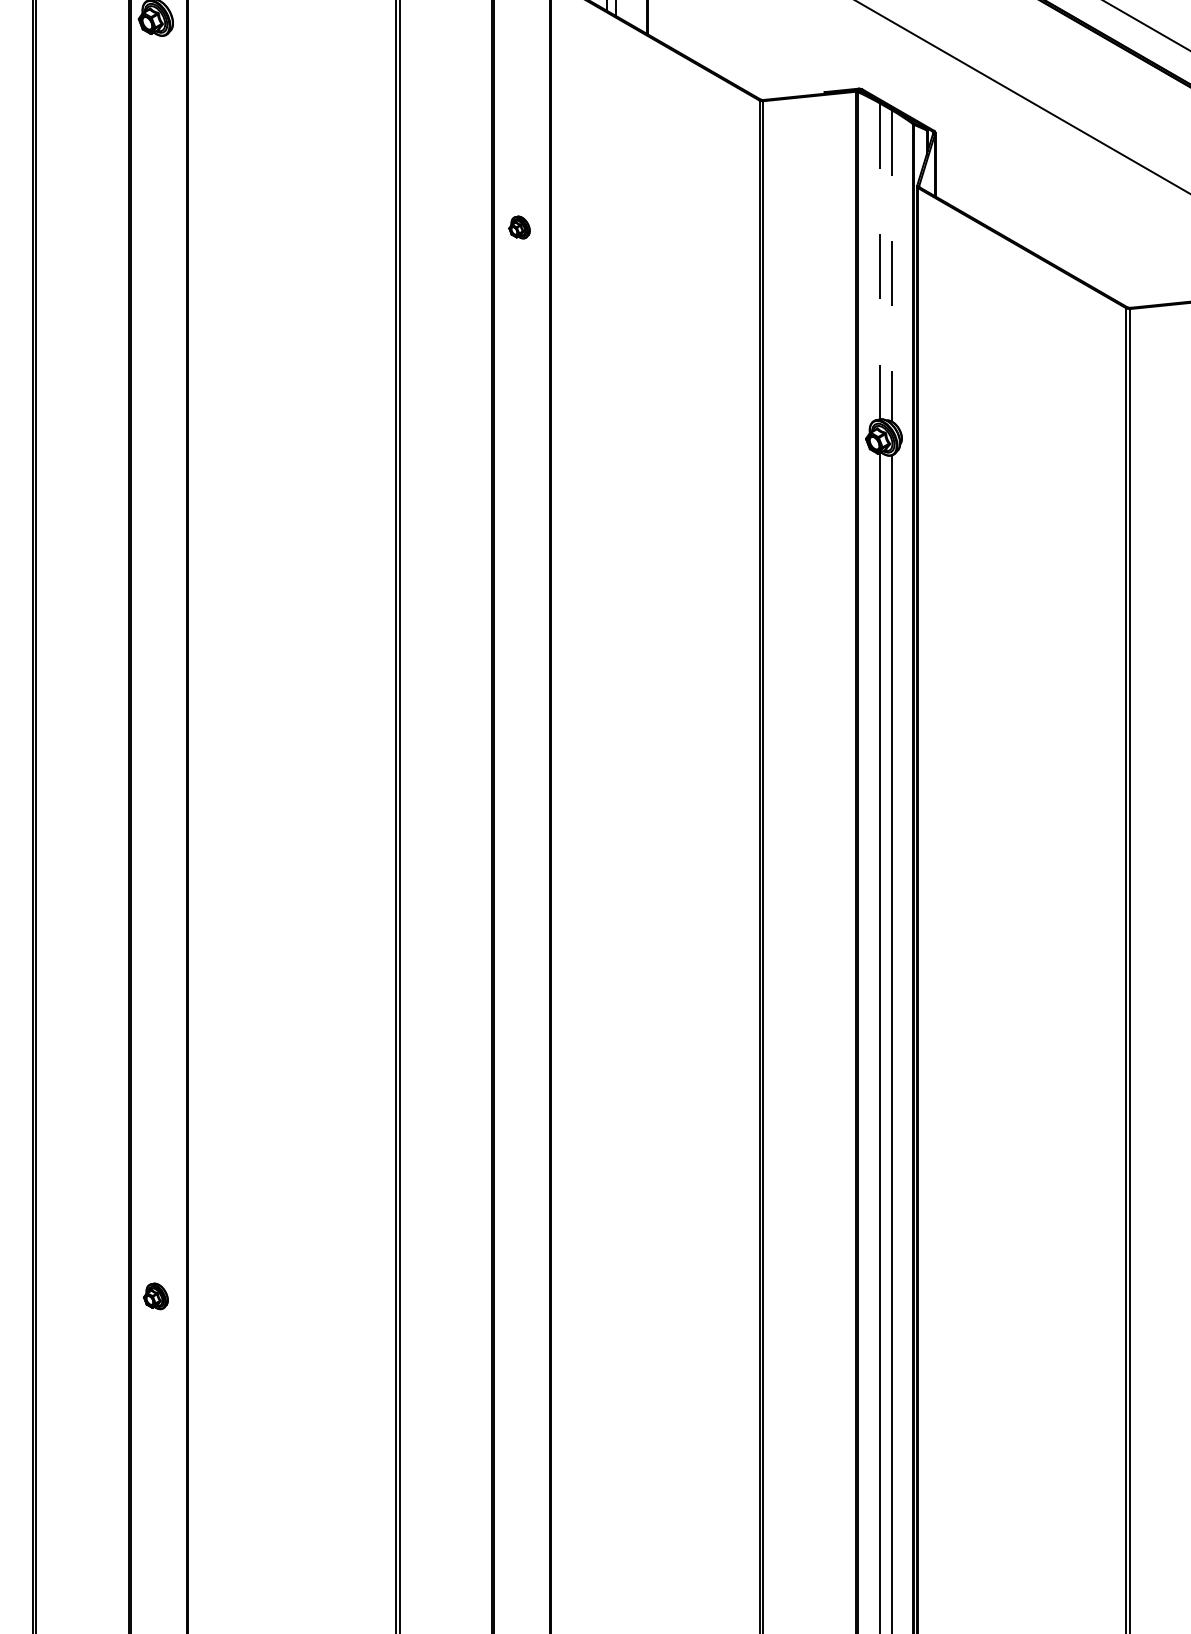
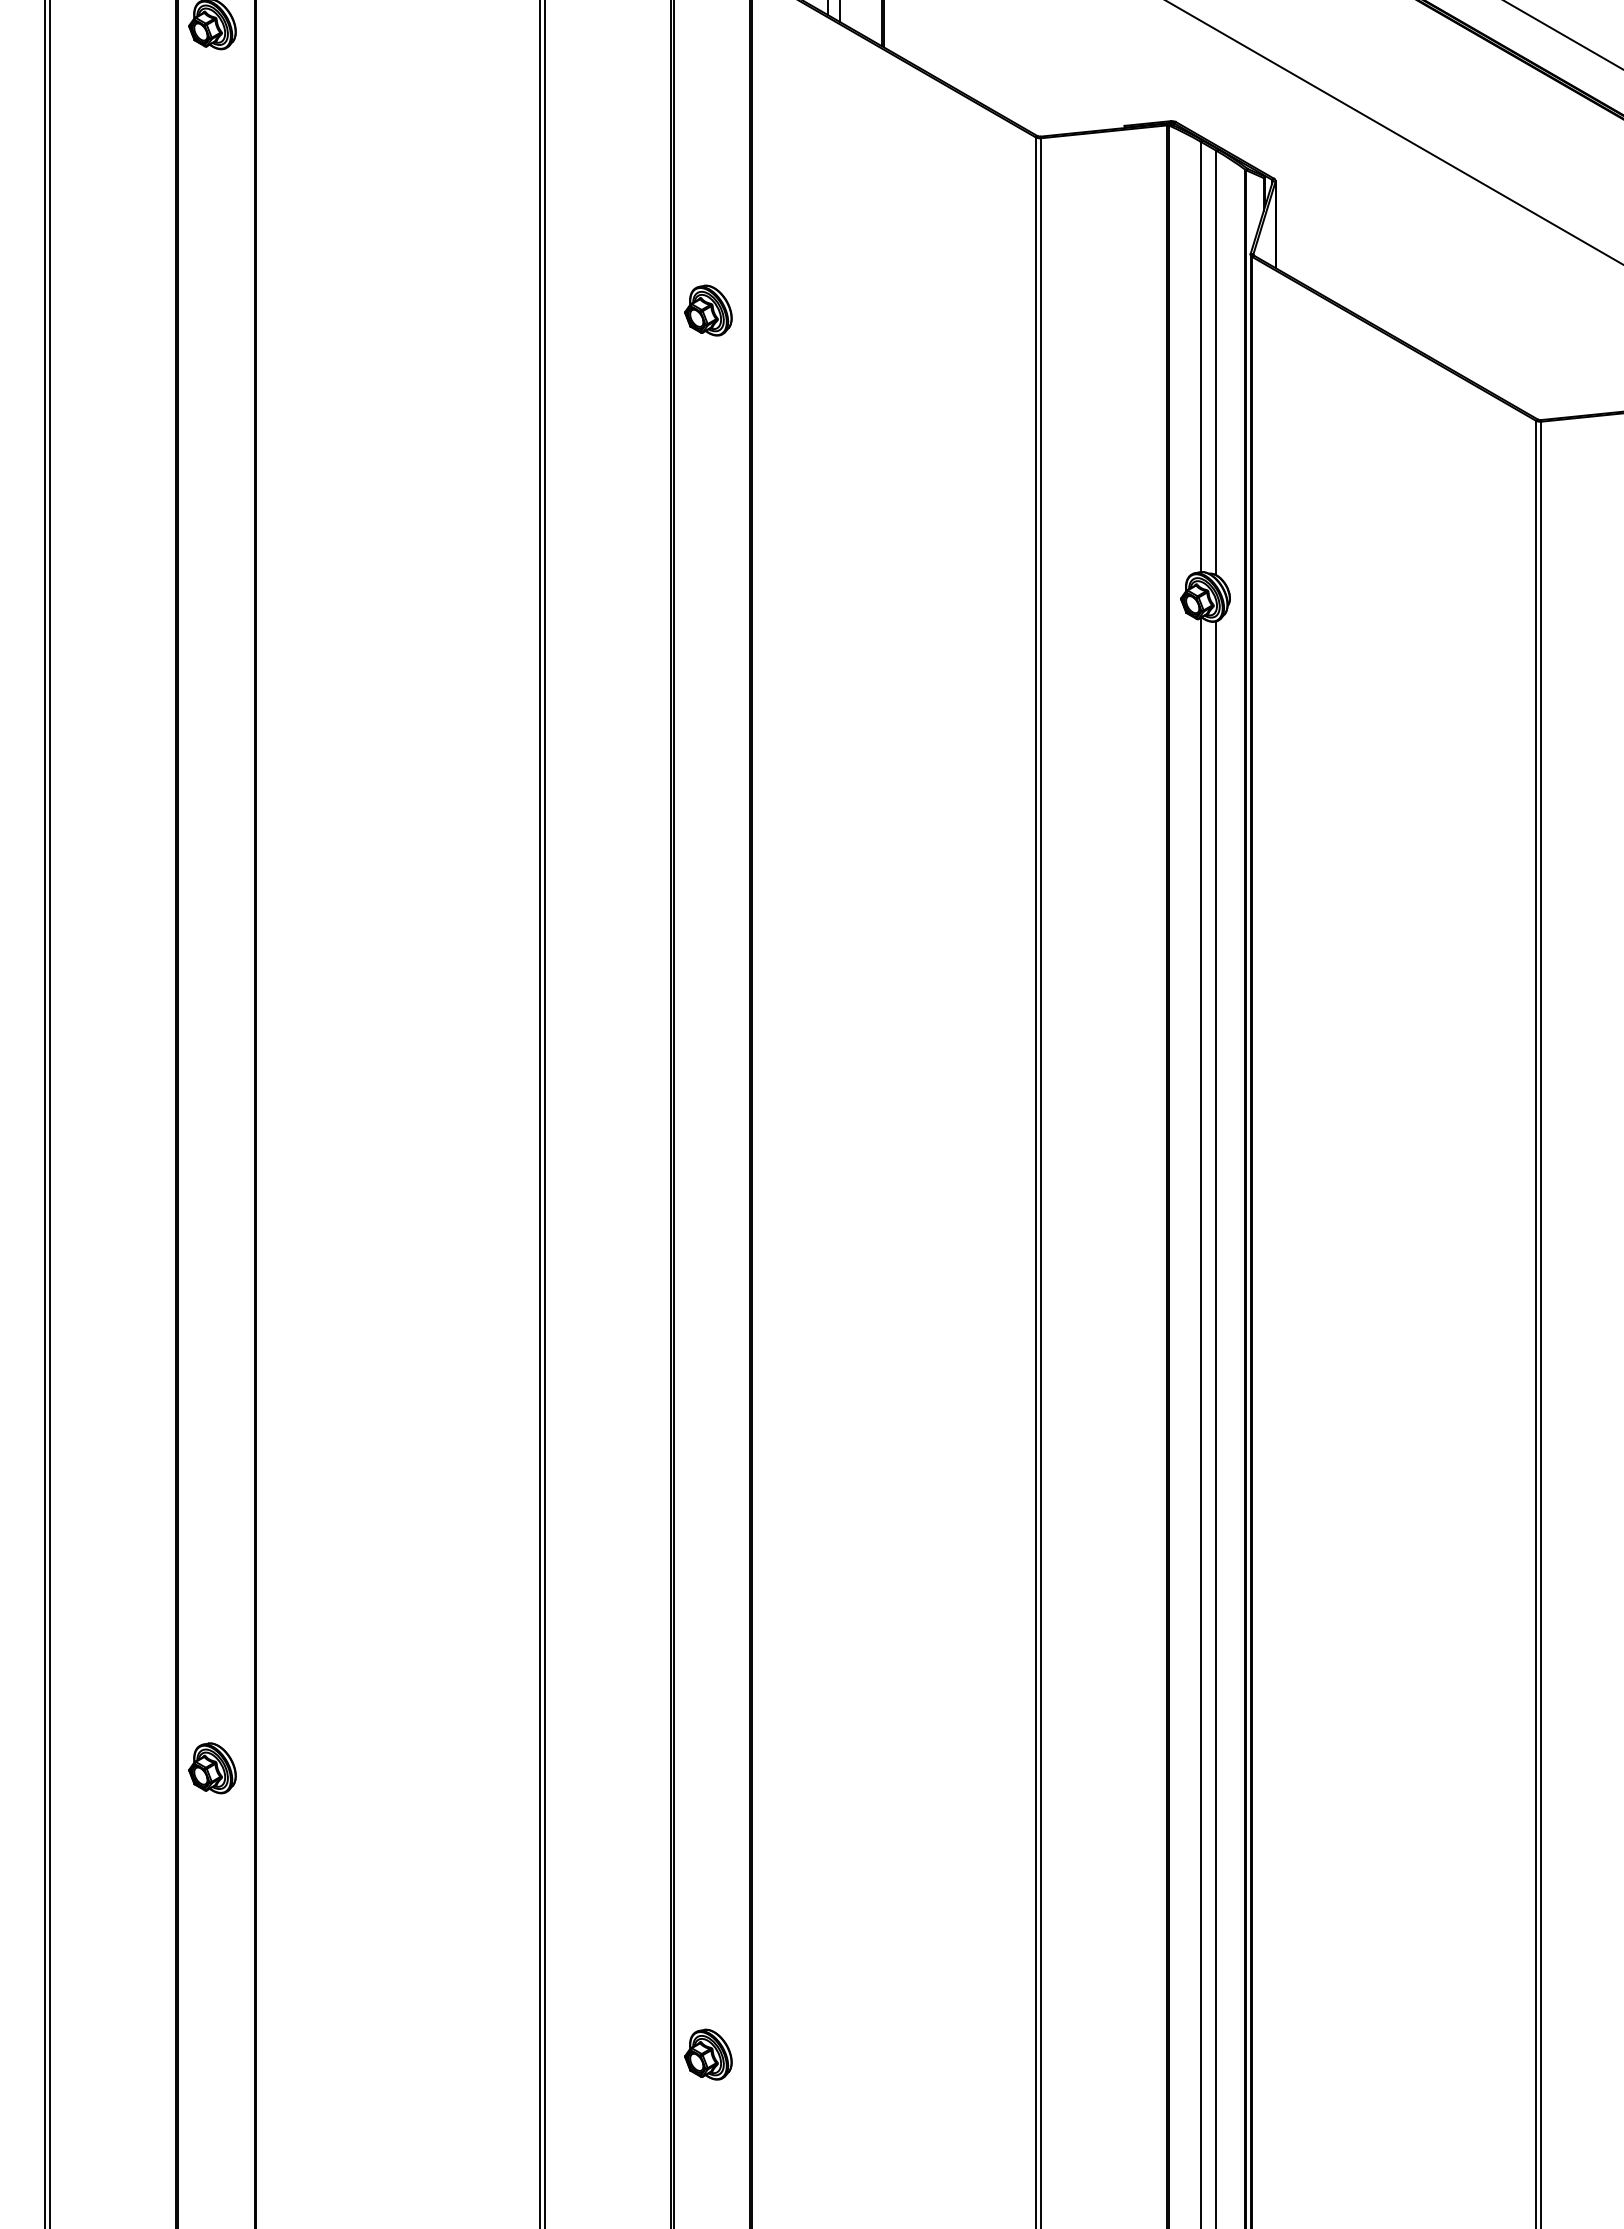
part: (519, 227) -> (708, 310), size x1.67
line: (880, 261) -> (1200, 357), dashed -> solid
line: (892, 266) -> (1216, 363), dashed -> solid
part: (155, 1296) -> (212, 1768), size x1.43
part: (519, 1506) -> (708, 2054), added

